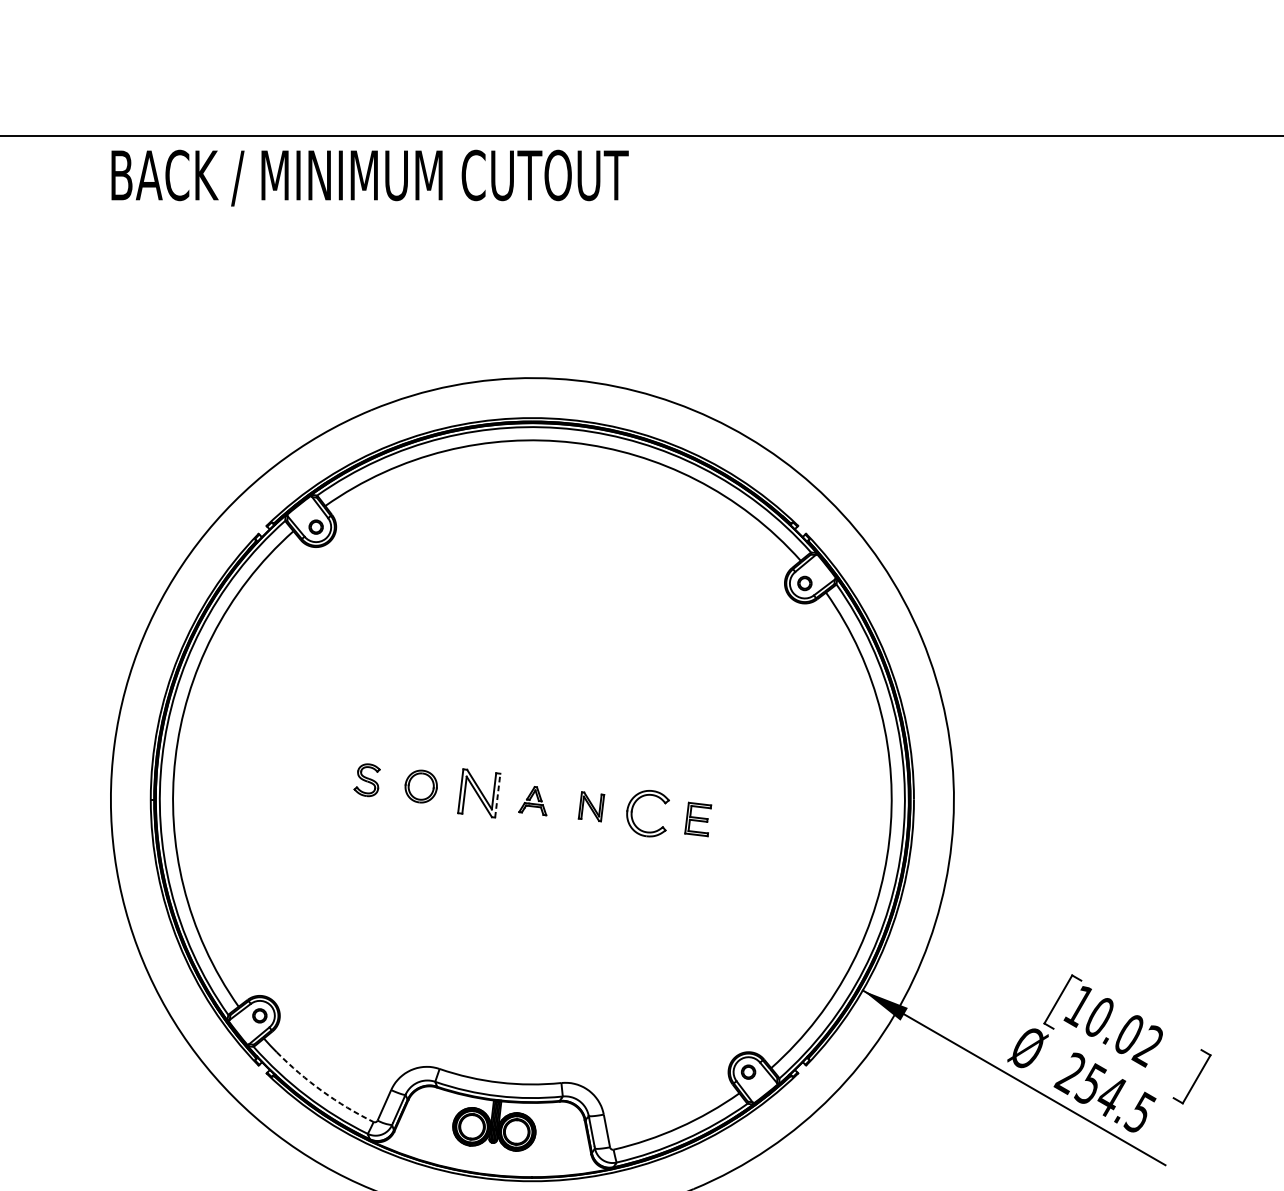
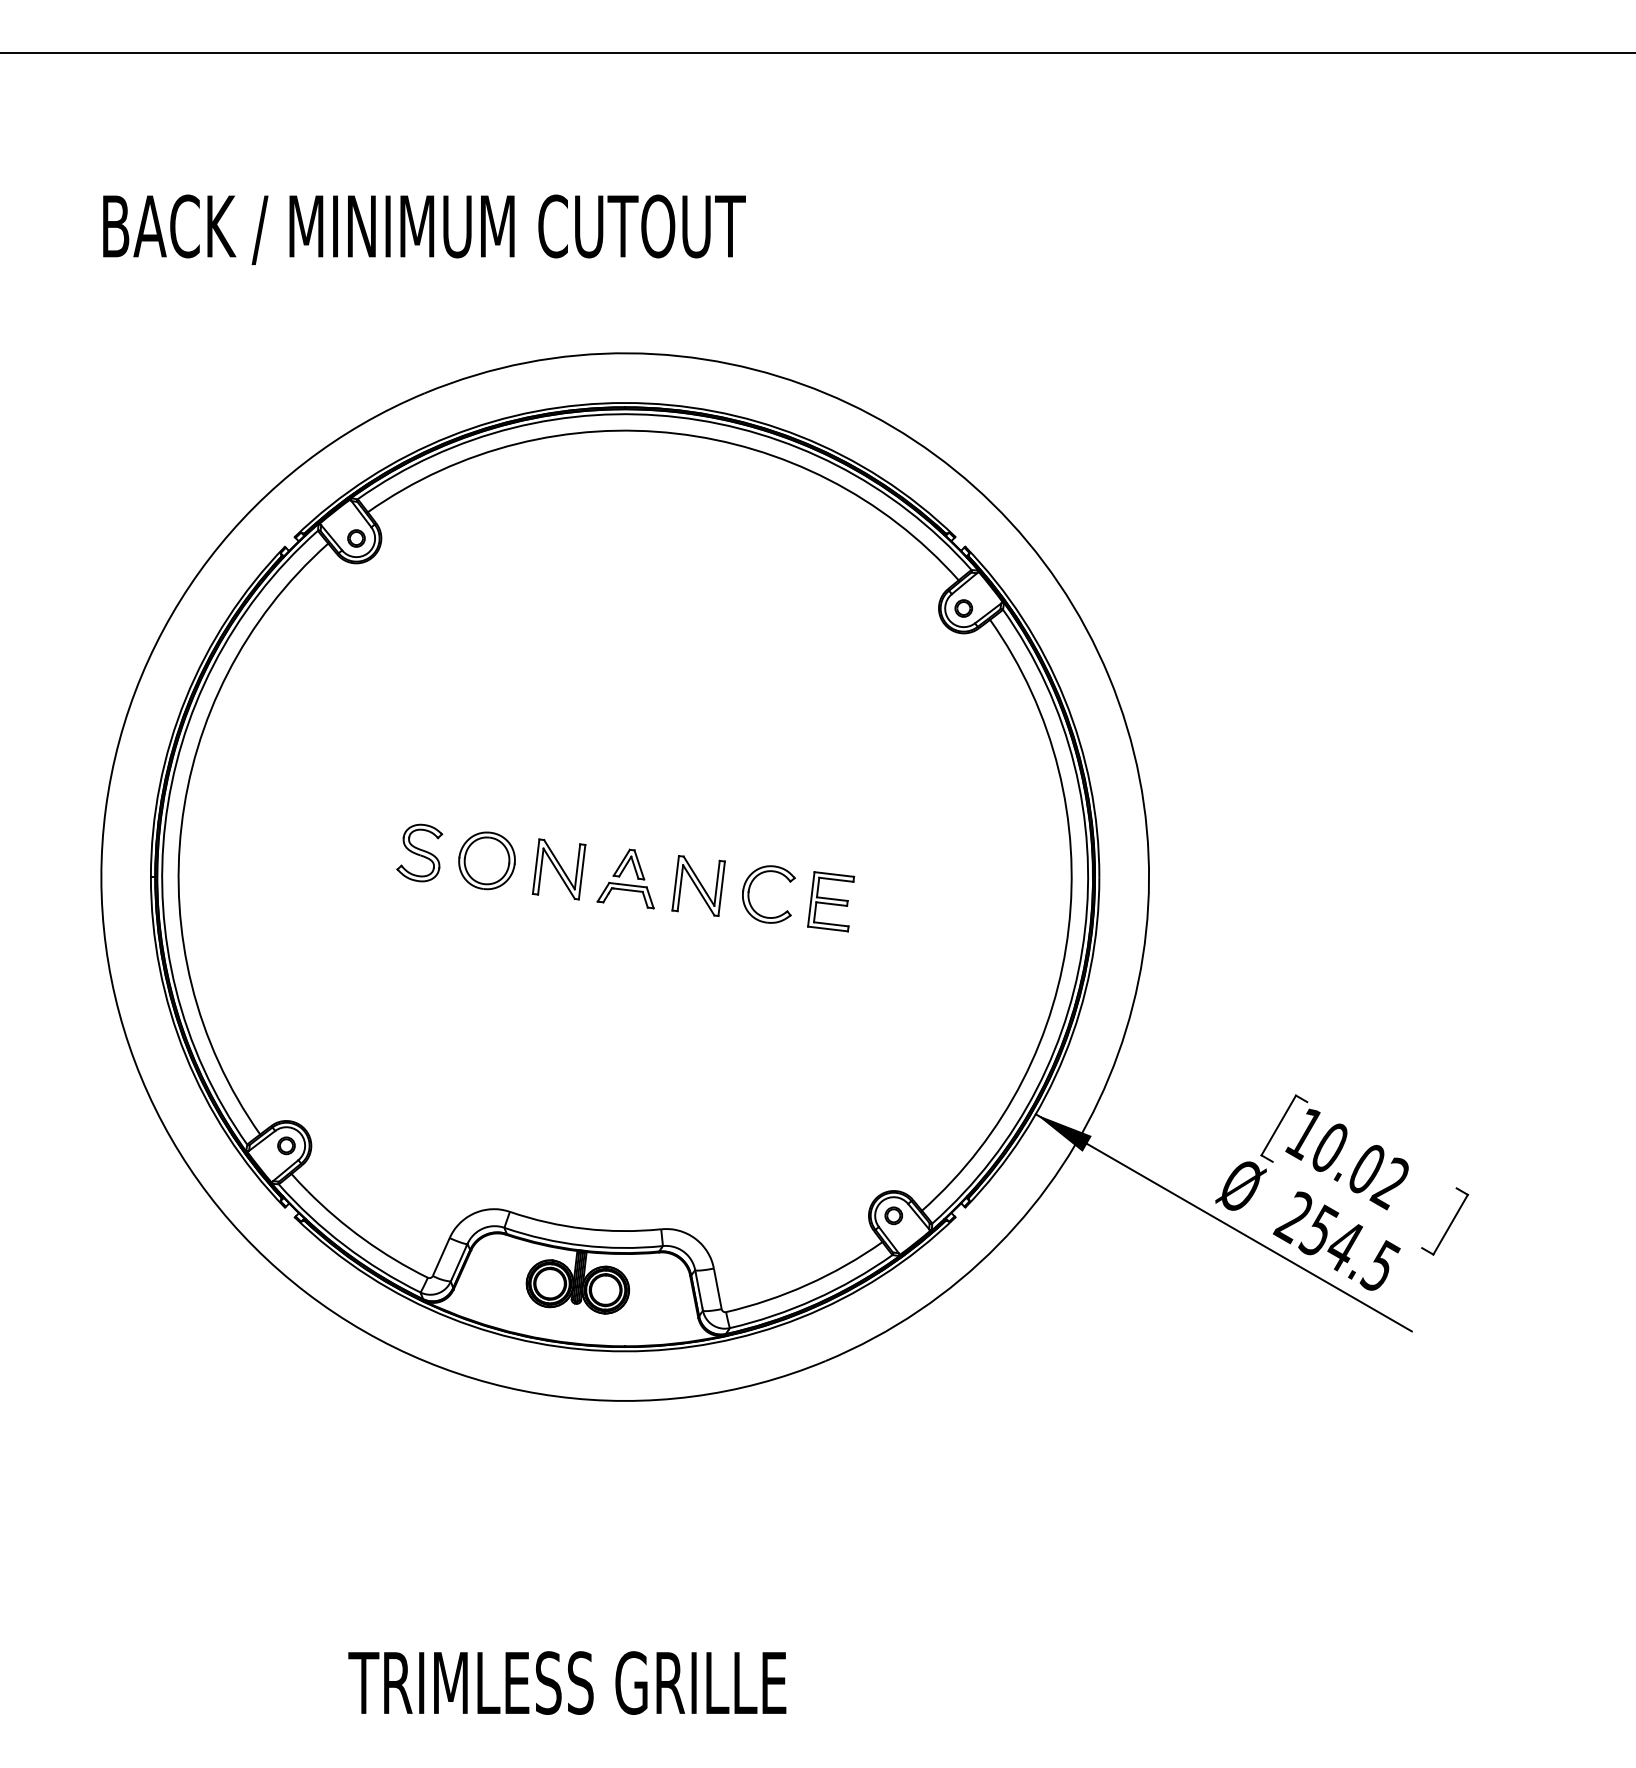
text: (370, 177) -> (424, 229), moved
part: (366, 779) -> (419, 852), size x1.43
part: (420, 786) -> (486, 860), size x1.43
line: (498, 795) -> (582, 871), dashed -> solid
part: (532, 800) -> (625, 878), size x1.67
part: (591, 806) -> (698, 885), size x1.67
part: (698, 819) -> (831, 901), size x1.43
arc: (322, 1091) -> (364, 1239), dashed -> solid

